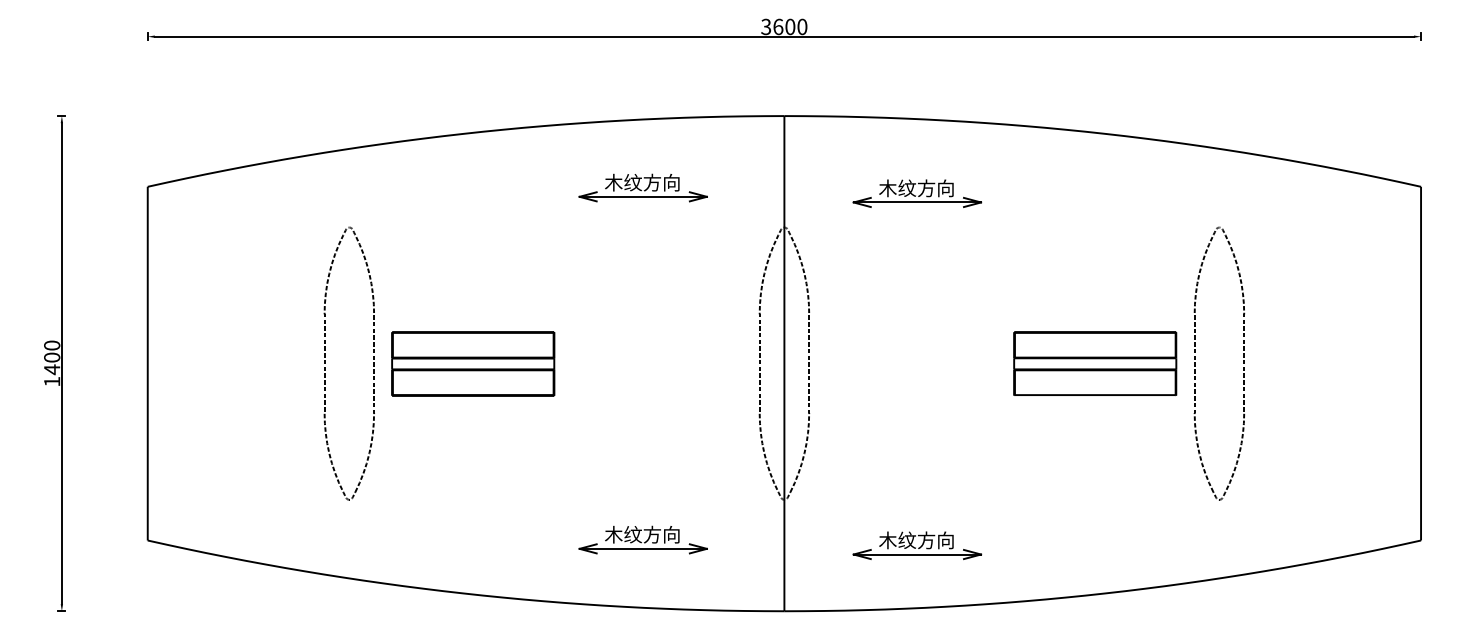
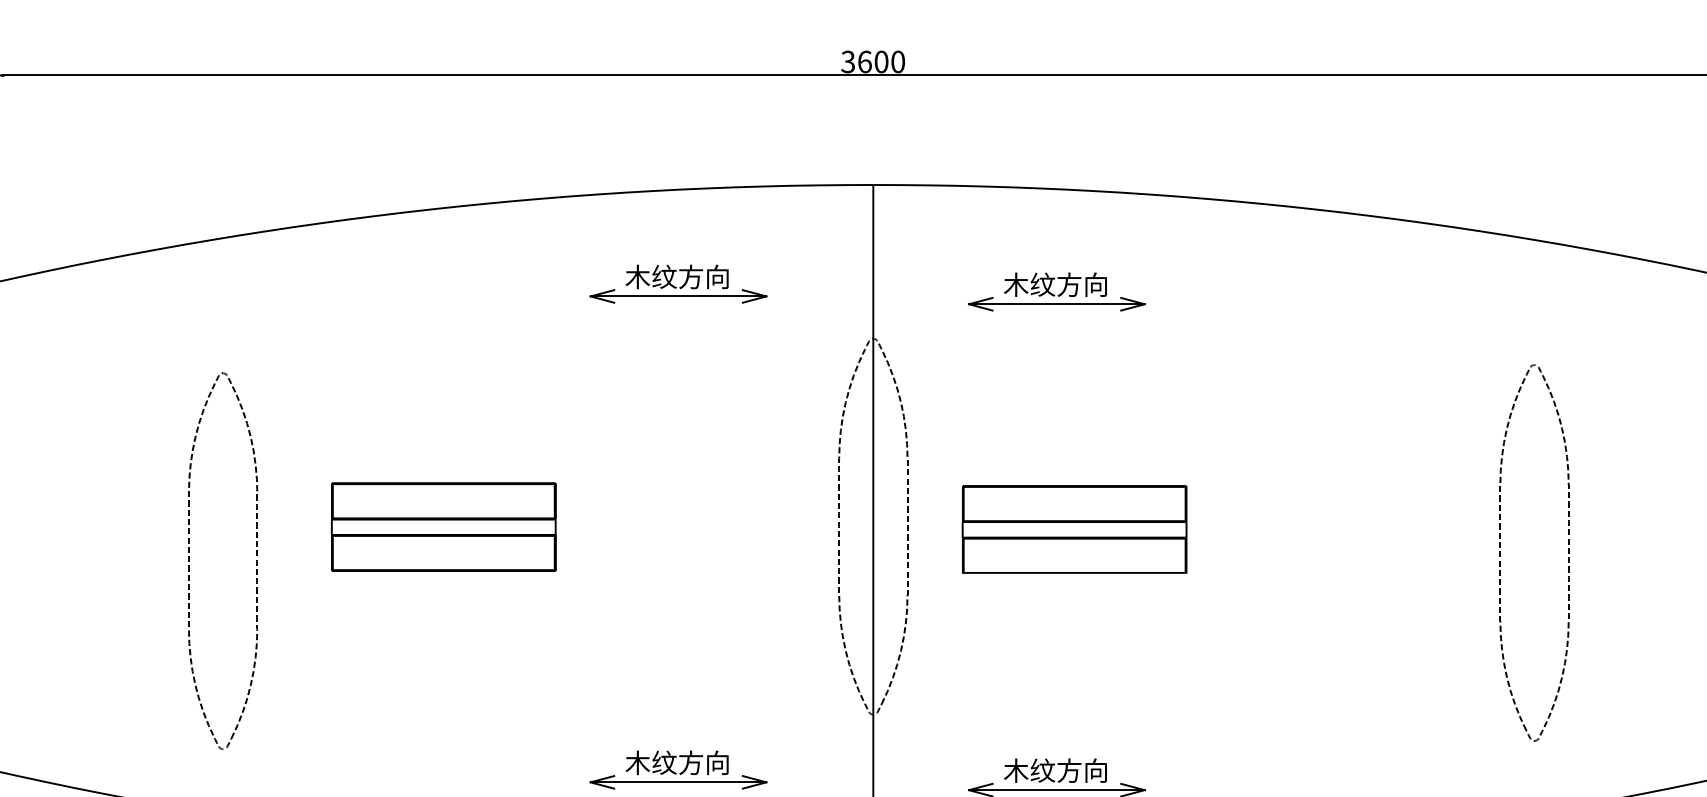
part: (325, 363) -> (190, 561), moved
part: (1095, 363) -> (1074, 529), moved
part: (1195, 363) -> (1501, 552), moved

